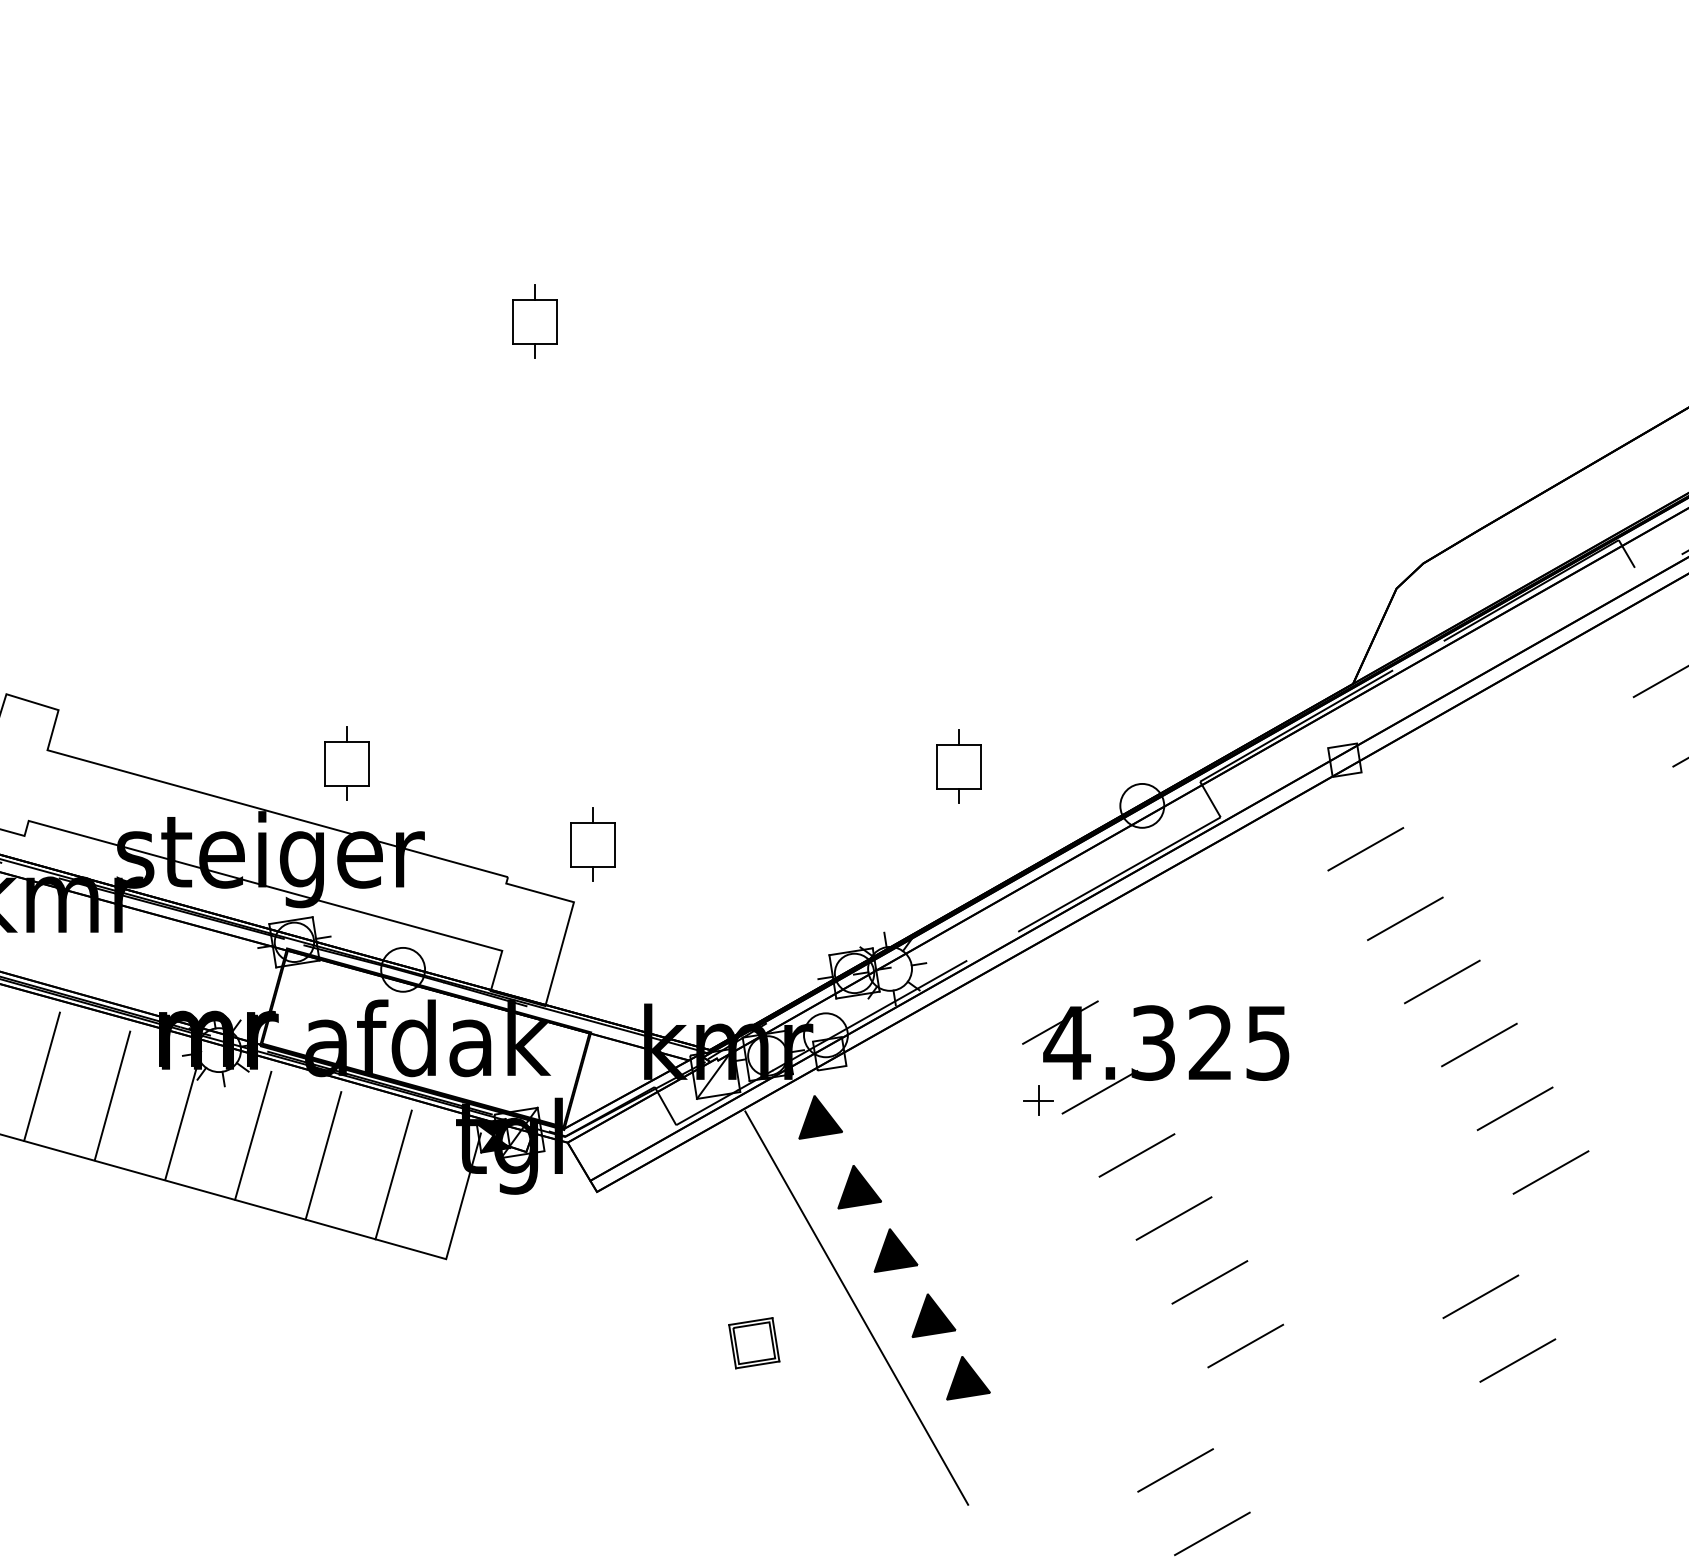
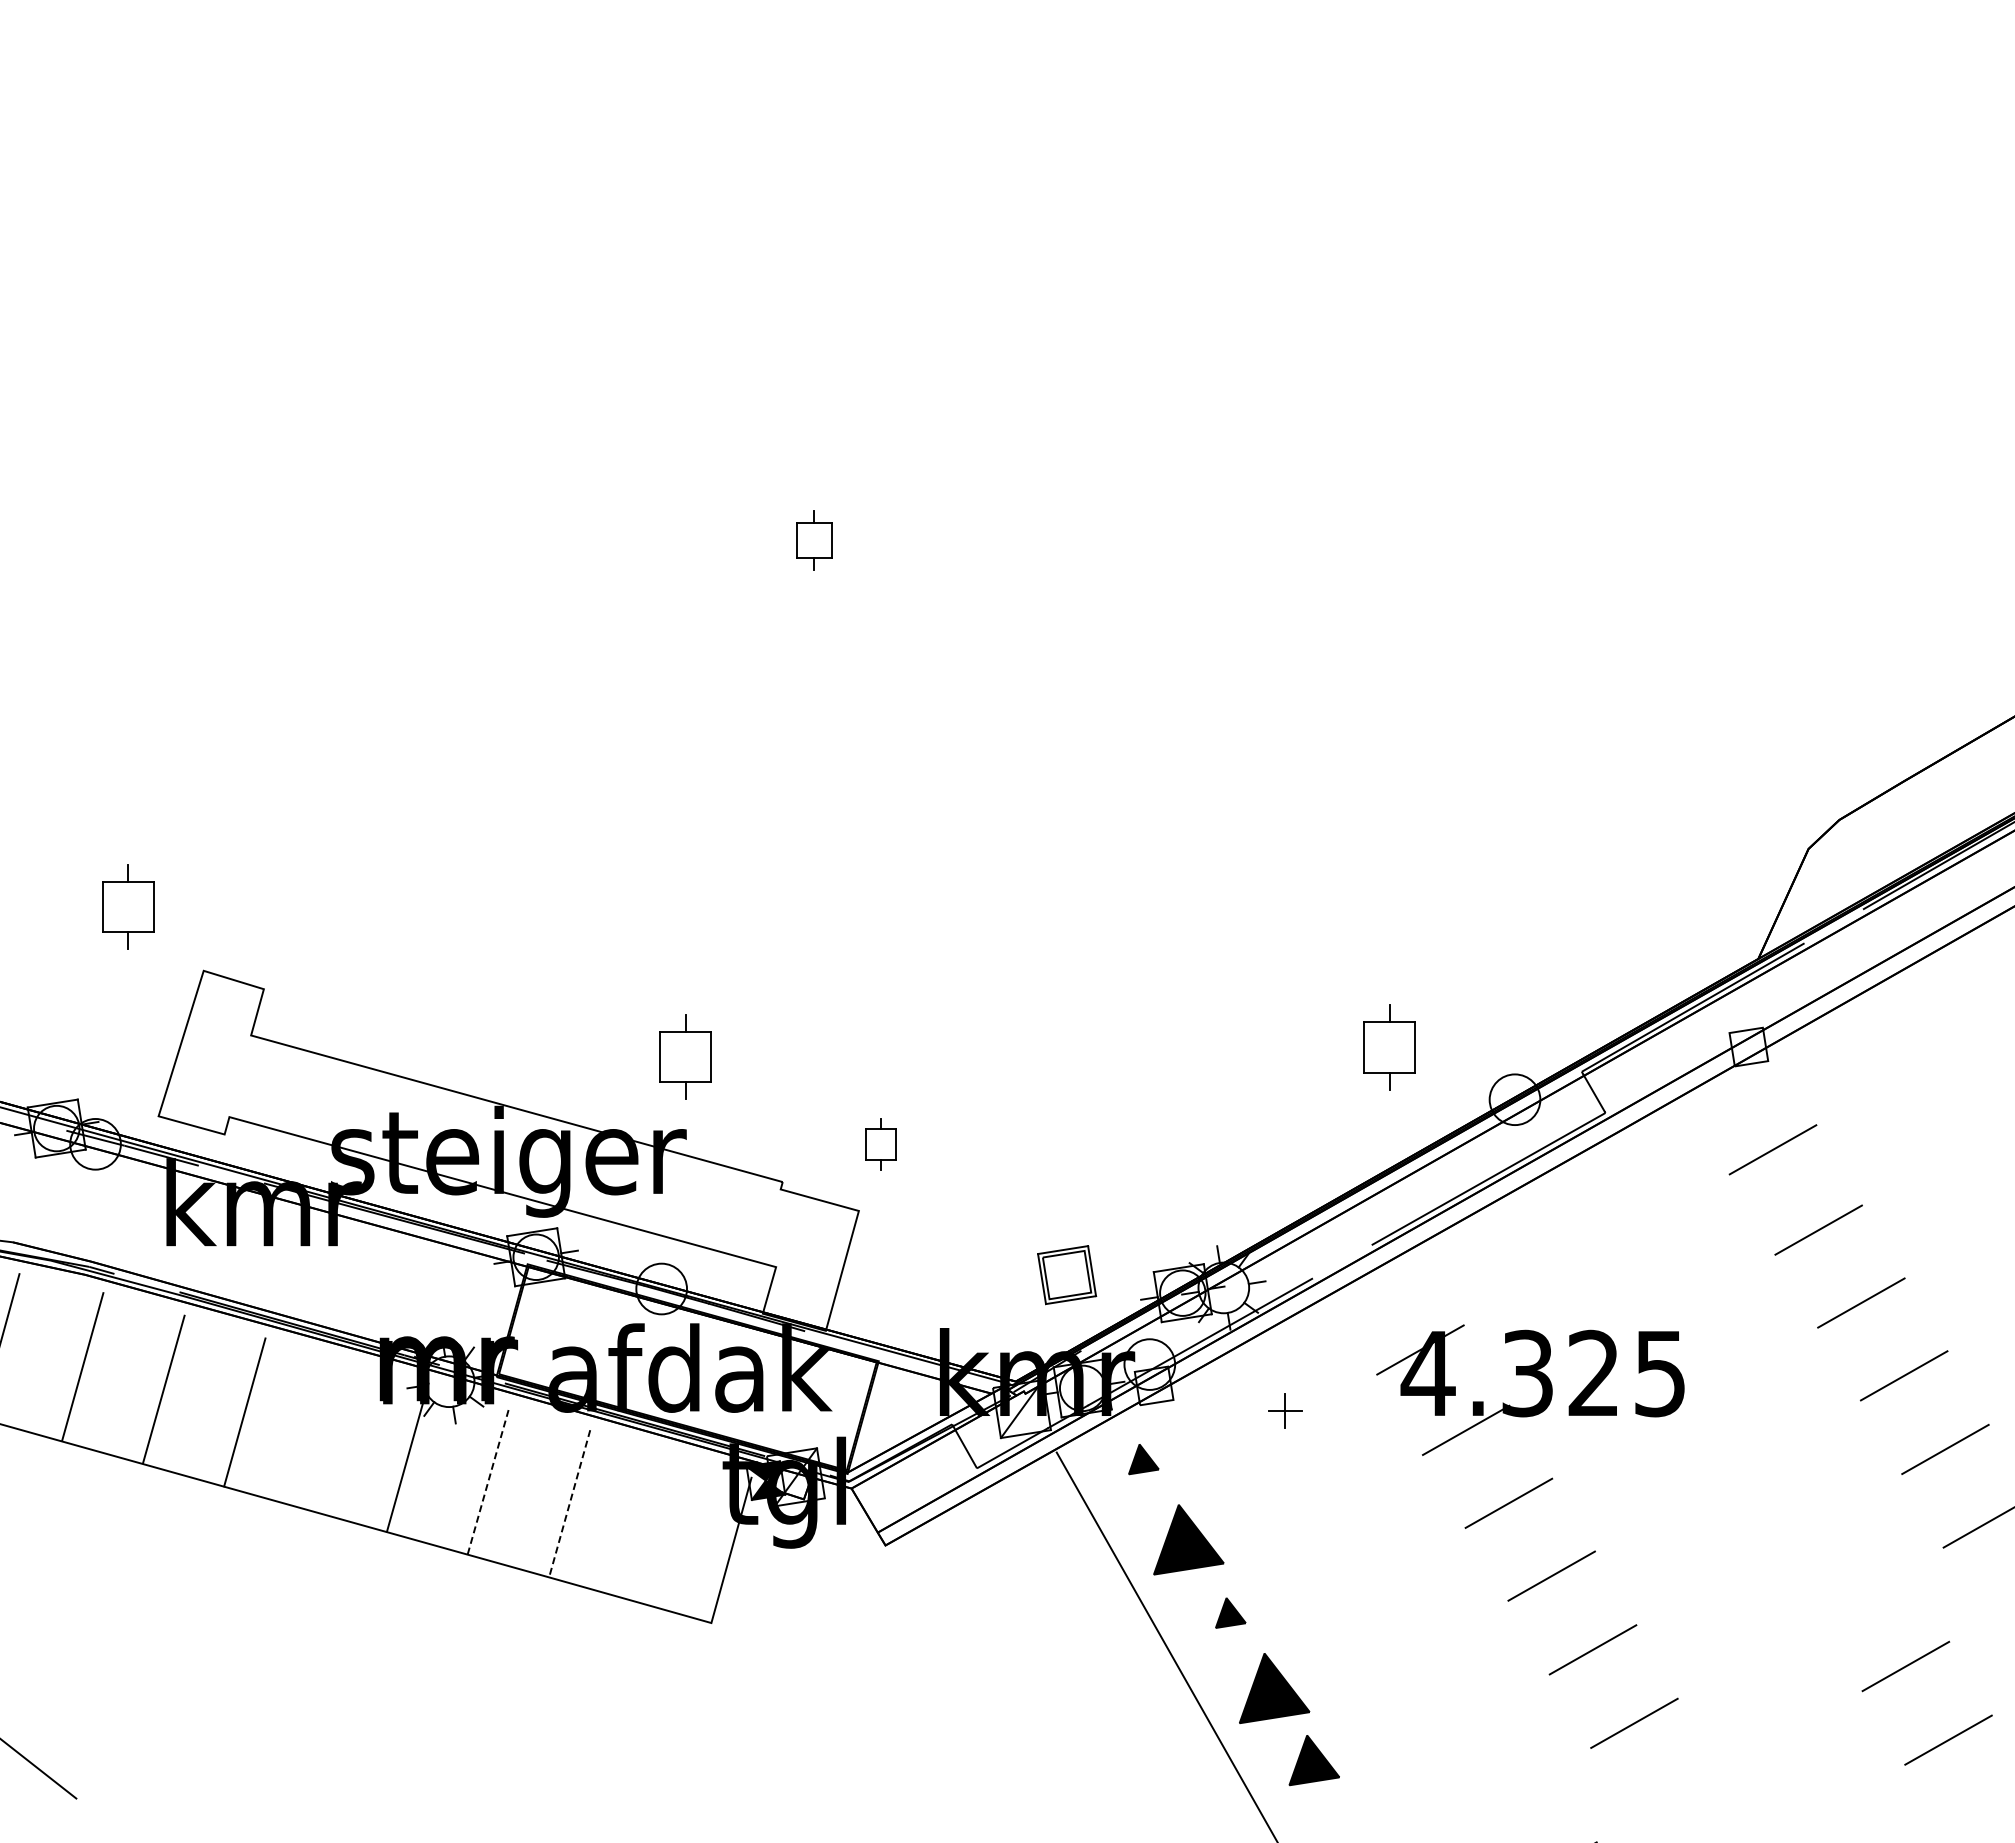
part: (535, 321) -> (814, 540), size x0.7
part: (346, 763) -> (685, 1056), moved
part: (959, 766) -> (1389, 1047), moved
part: (592, 844) -> (880, 1144), size x0.6
line: (111, 1095) -> (325, 1434), removed
part: (1038, 1100) -> (1285, 1410), moved
part: (820, 1117) -> (1143, 1459), size x0.6
line: (253, 1135) -> (488, 1480), solid -> dashed
line: (323, 1156) -> (569, 1504), solid -> dashed
line: (393, 1174) -> (650, 1525), removed
part: (859, 1186) -> (1188, 1539), size x1.4
part: (895, 1250) -> (1230, 1612), size x0.6
part: (933, 1314) -> (1274, 1687), size x1.4
part: (754, 1343) -> (1067, 1275), moved

